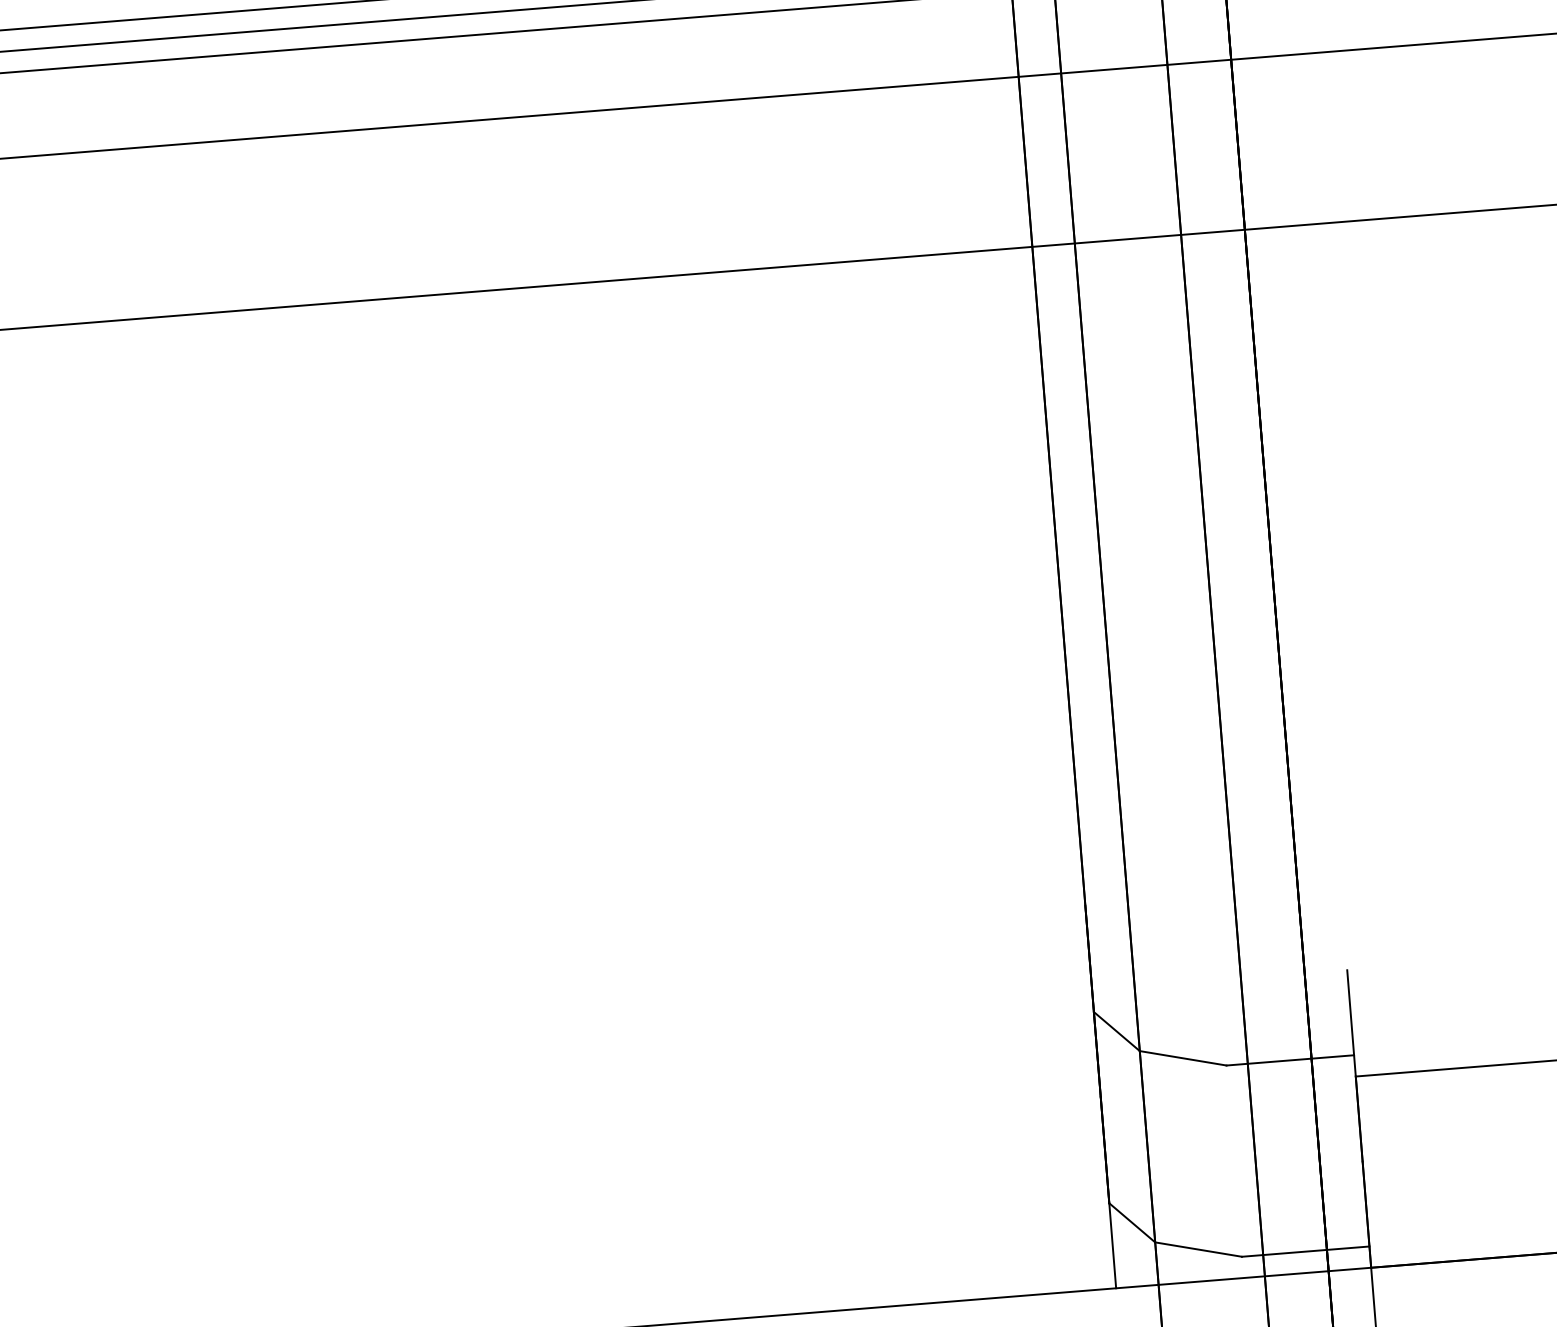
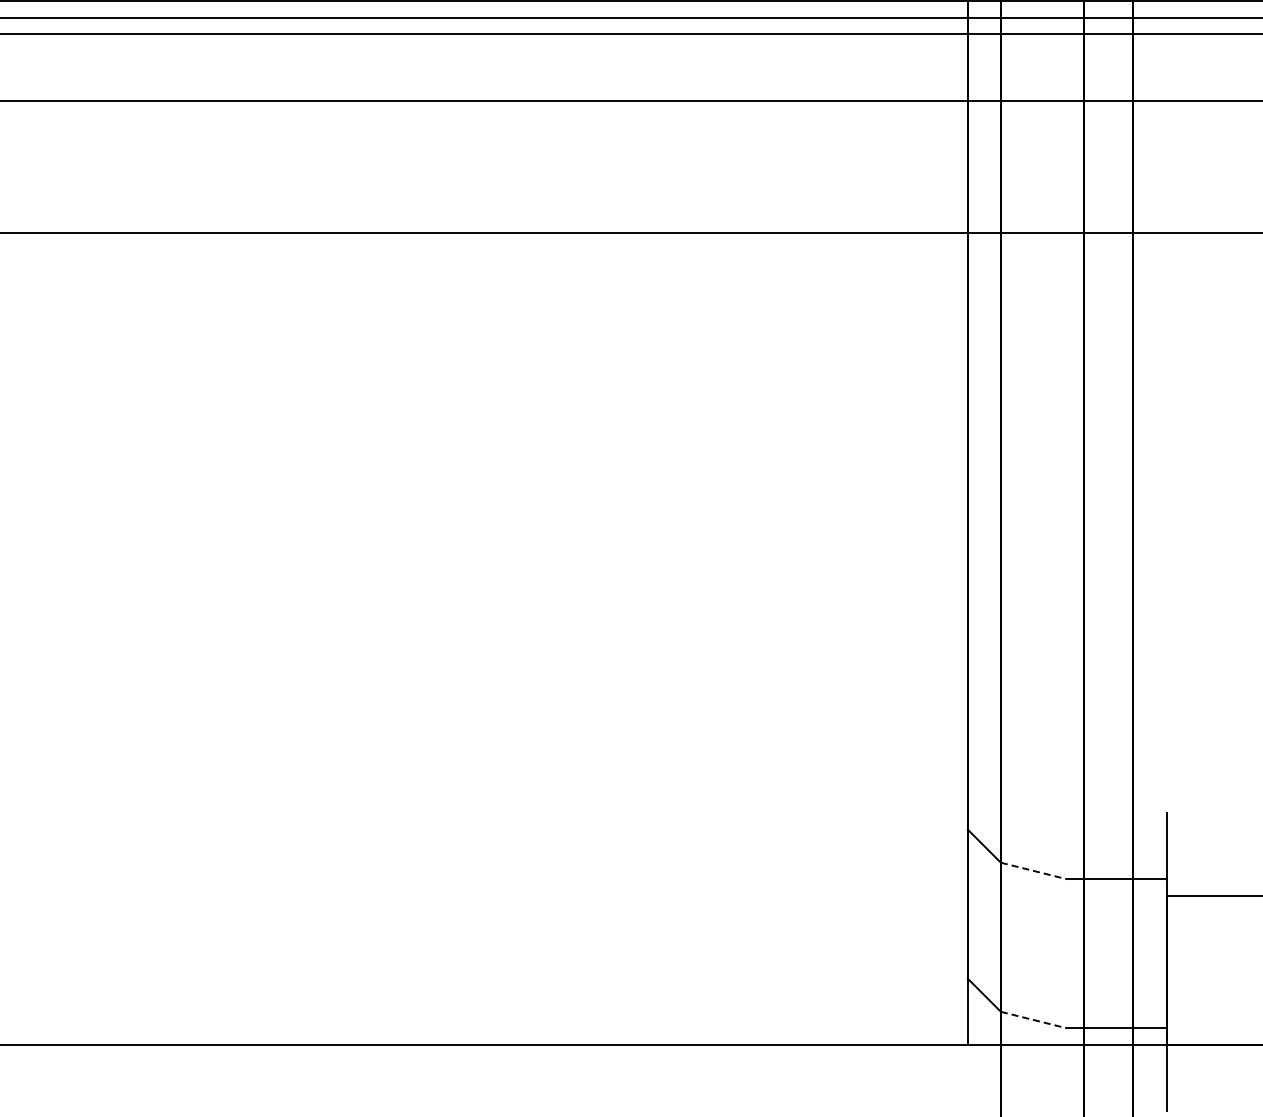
line: (1183, 1058) -> (1034, 871), solid -> dashed
line: (1199, 1250) -> (1034, 1020), solid -> dashed

